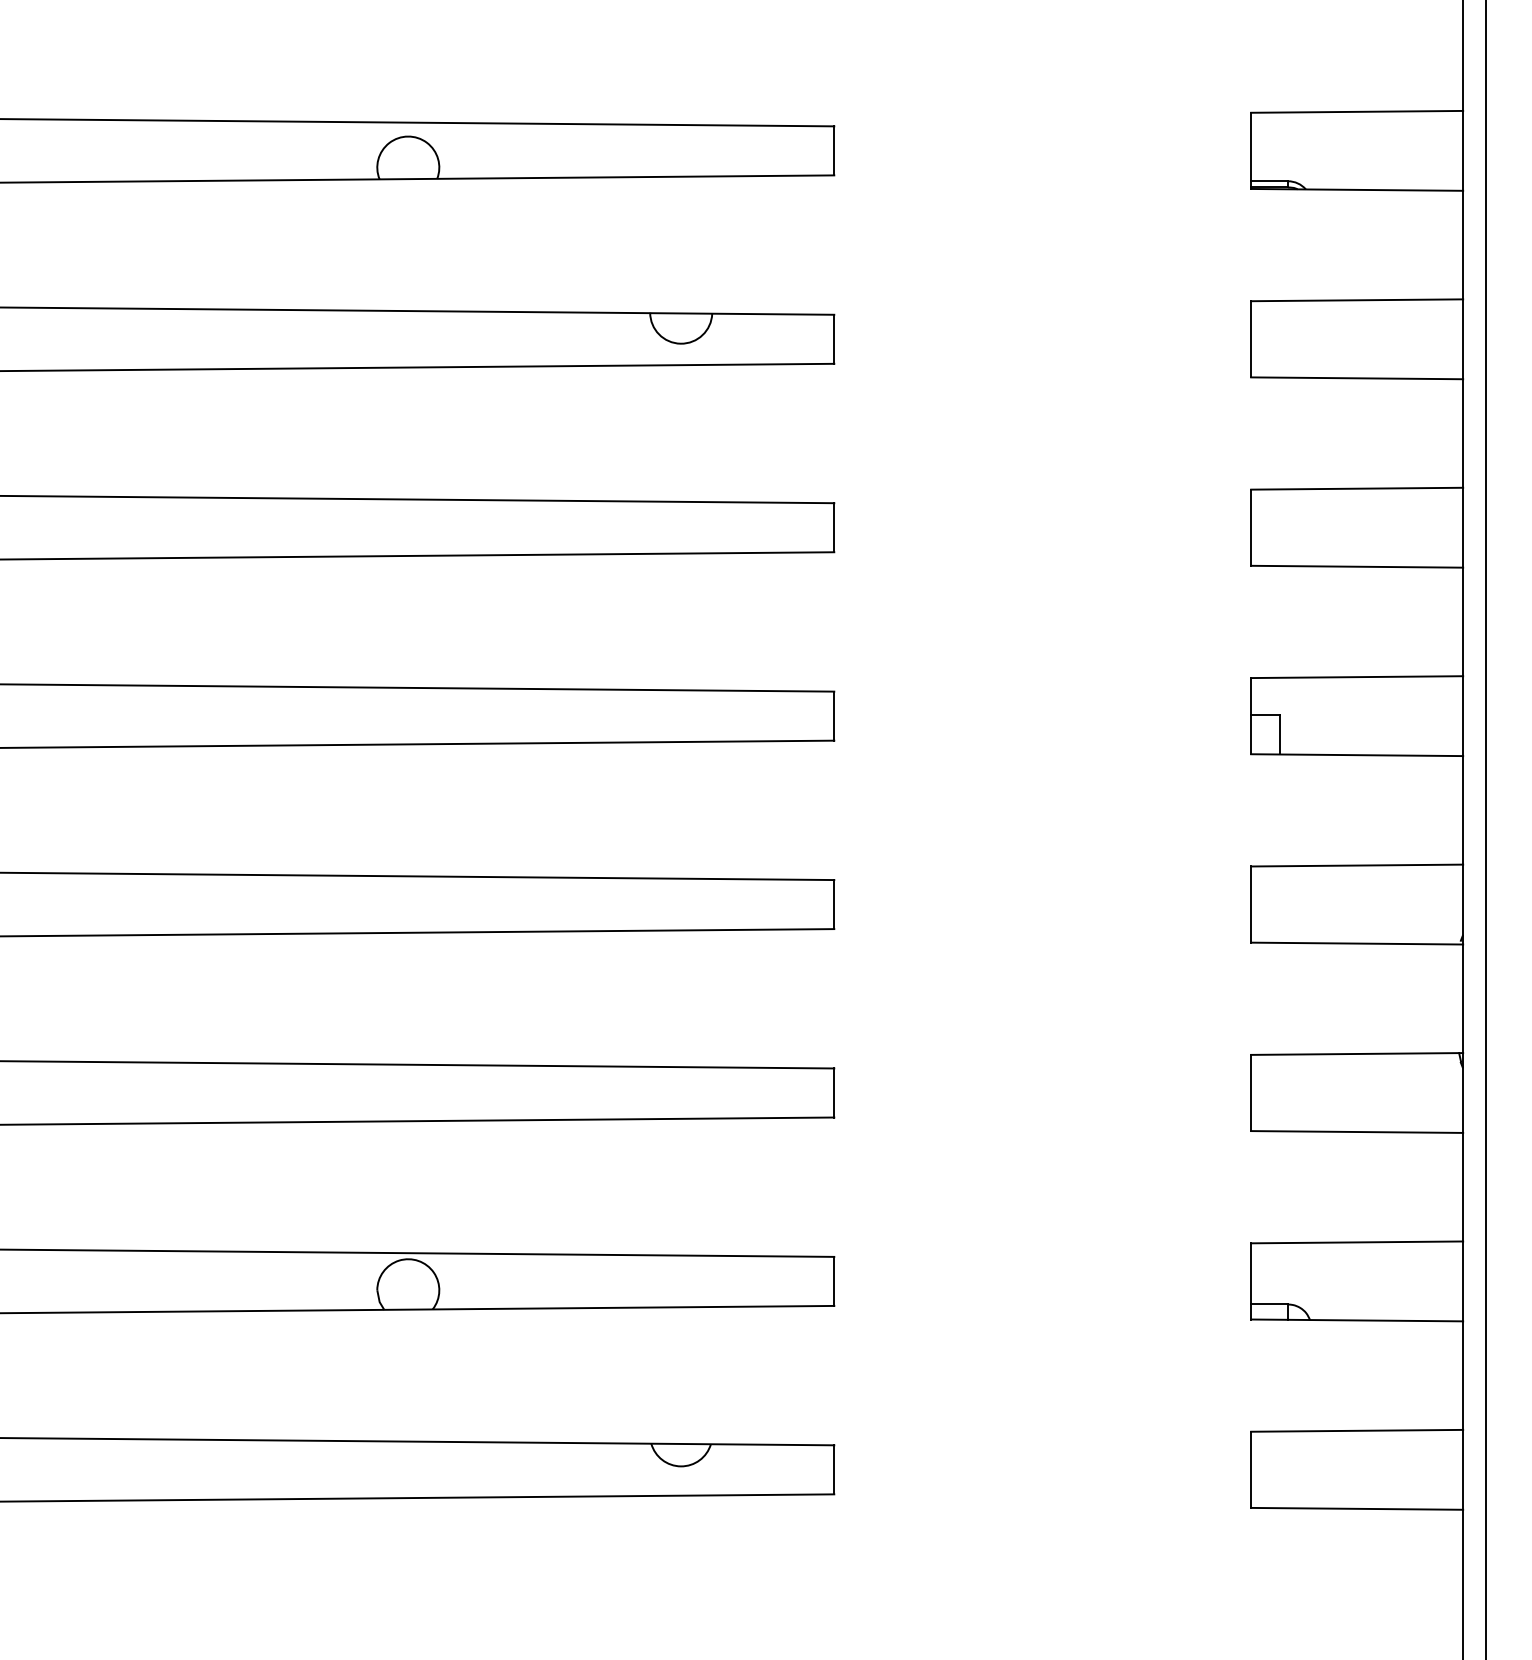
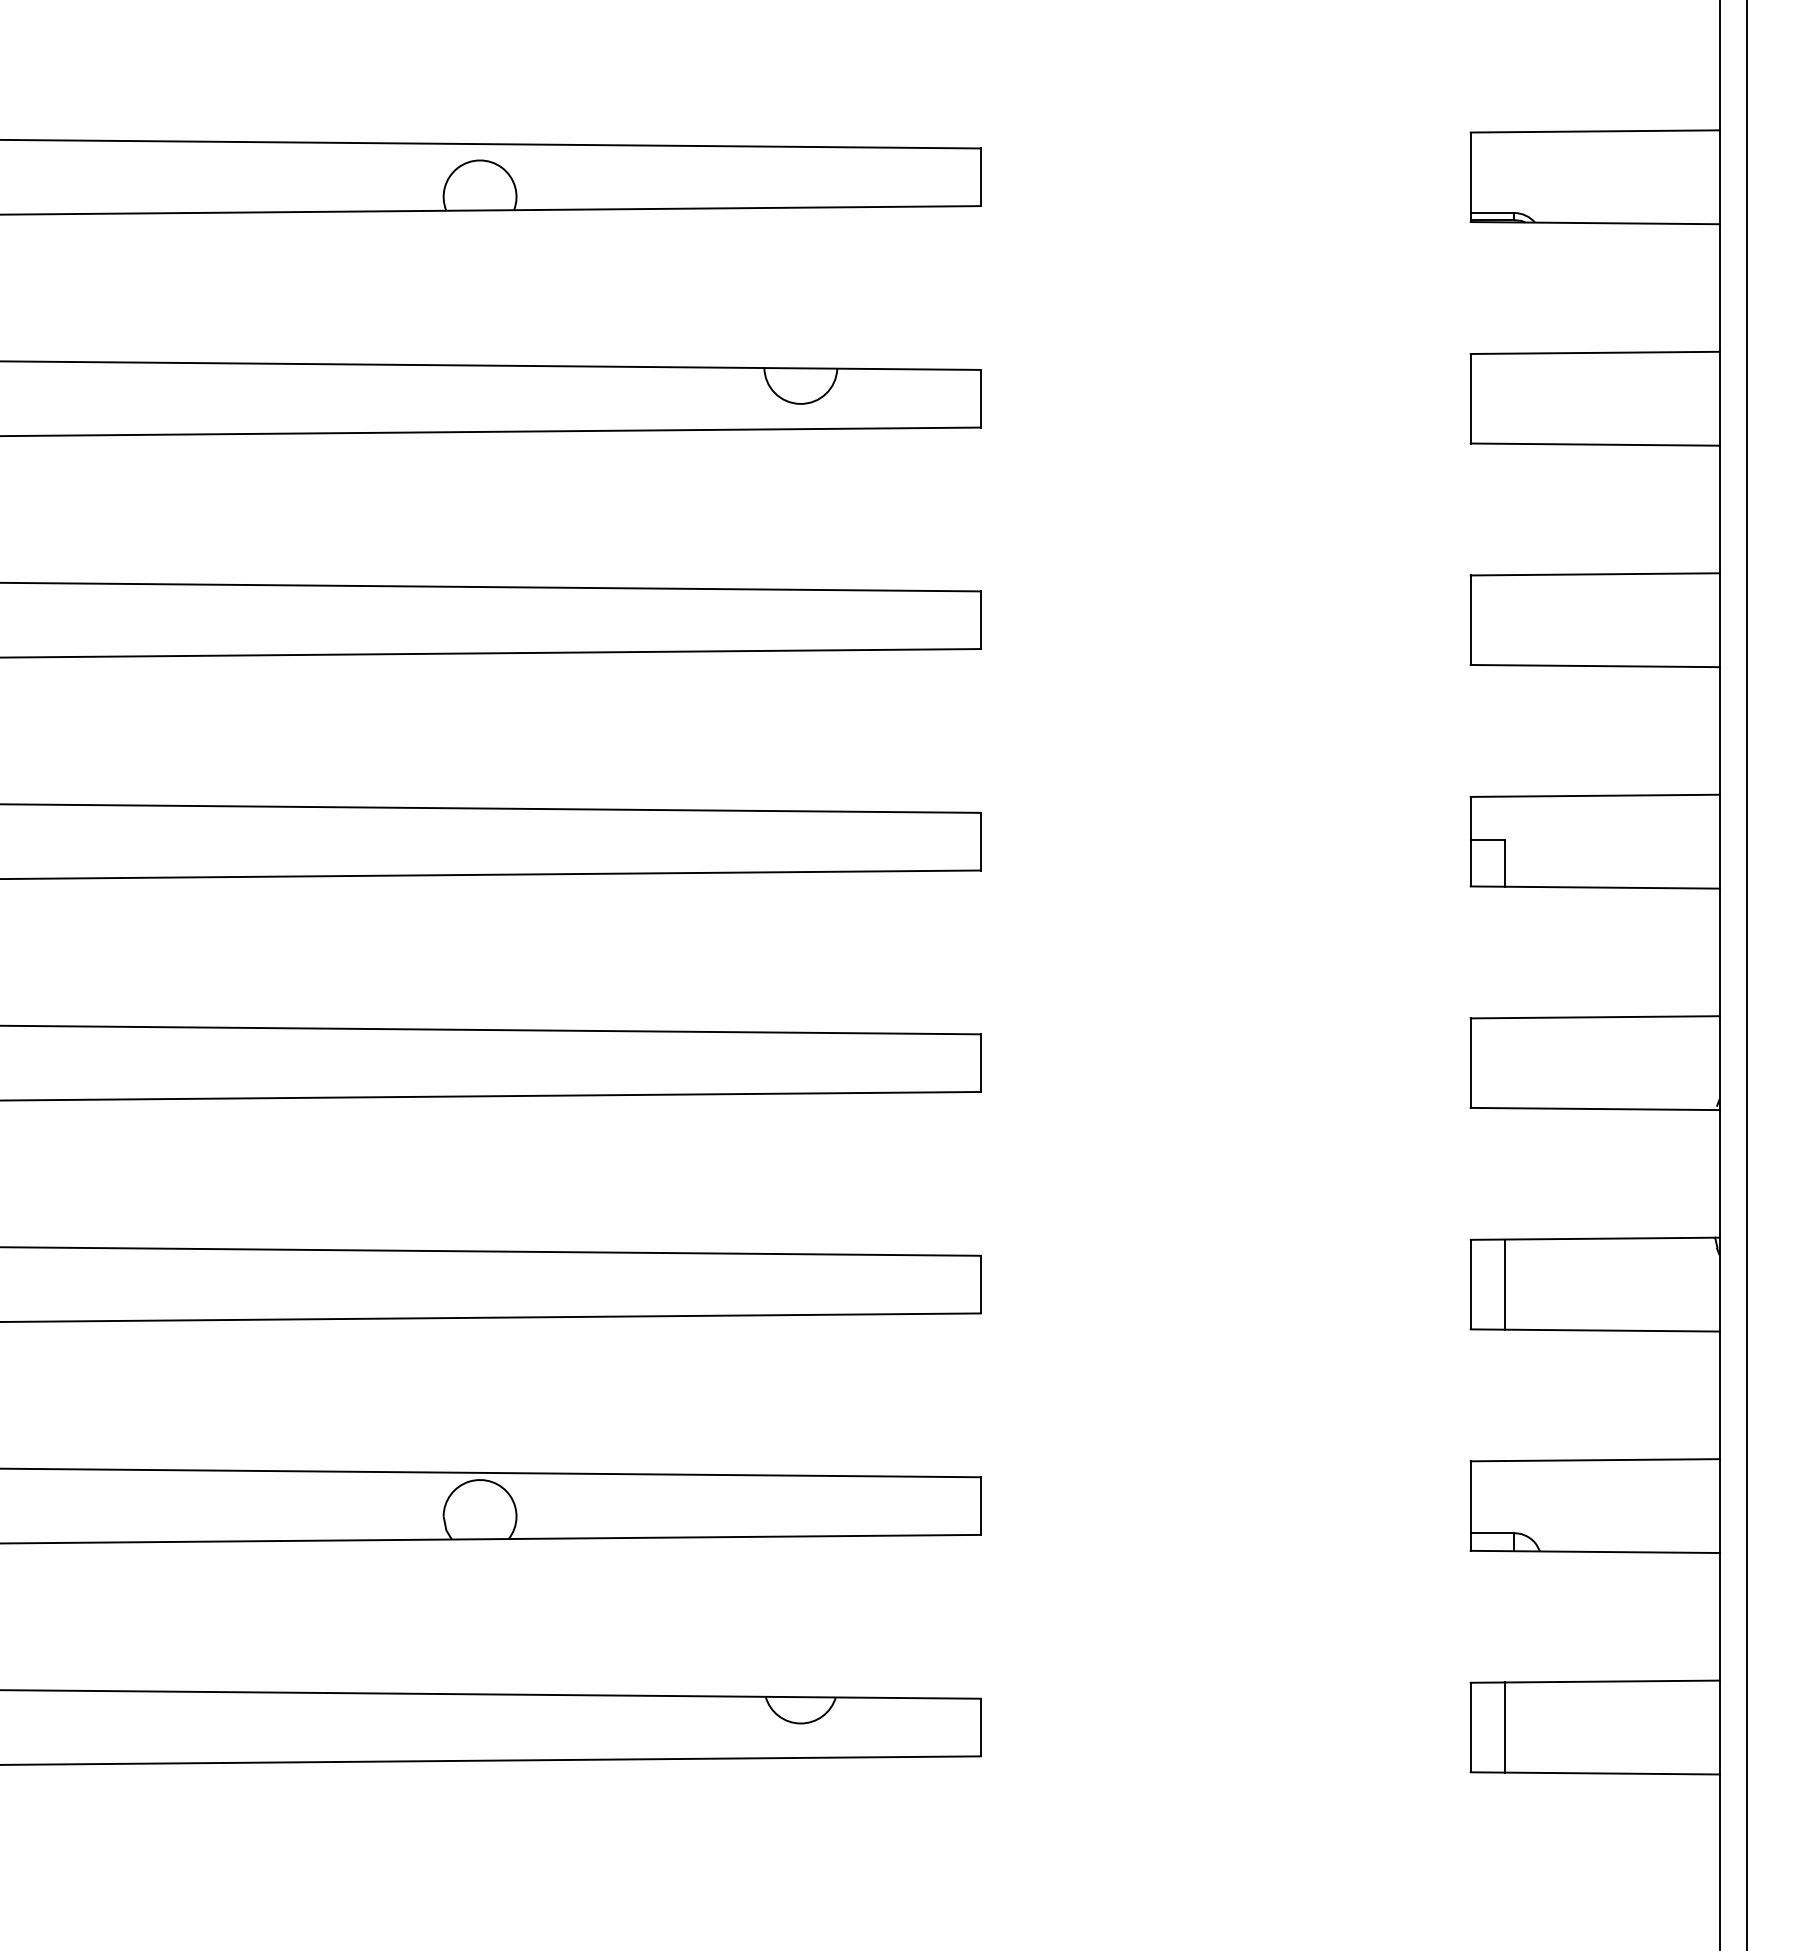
line: (1279, 1092) -> (1504, 1284), added
line: (1279, 1469) -> (1504, 1727), added

